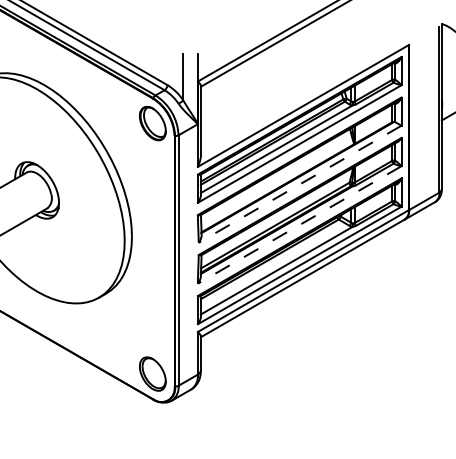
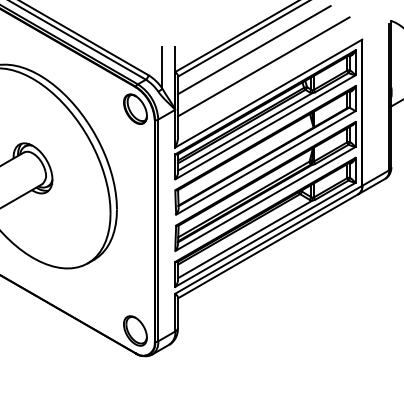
line: (287, 57) -> (254, 50), added
line: (297, 75) -> (263, 66), added
line: (299, 183) -> (265, 162), dashed -> solid
line: (299, 225) -> (265, 199), dashed -> solid

